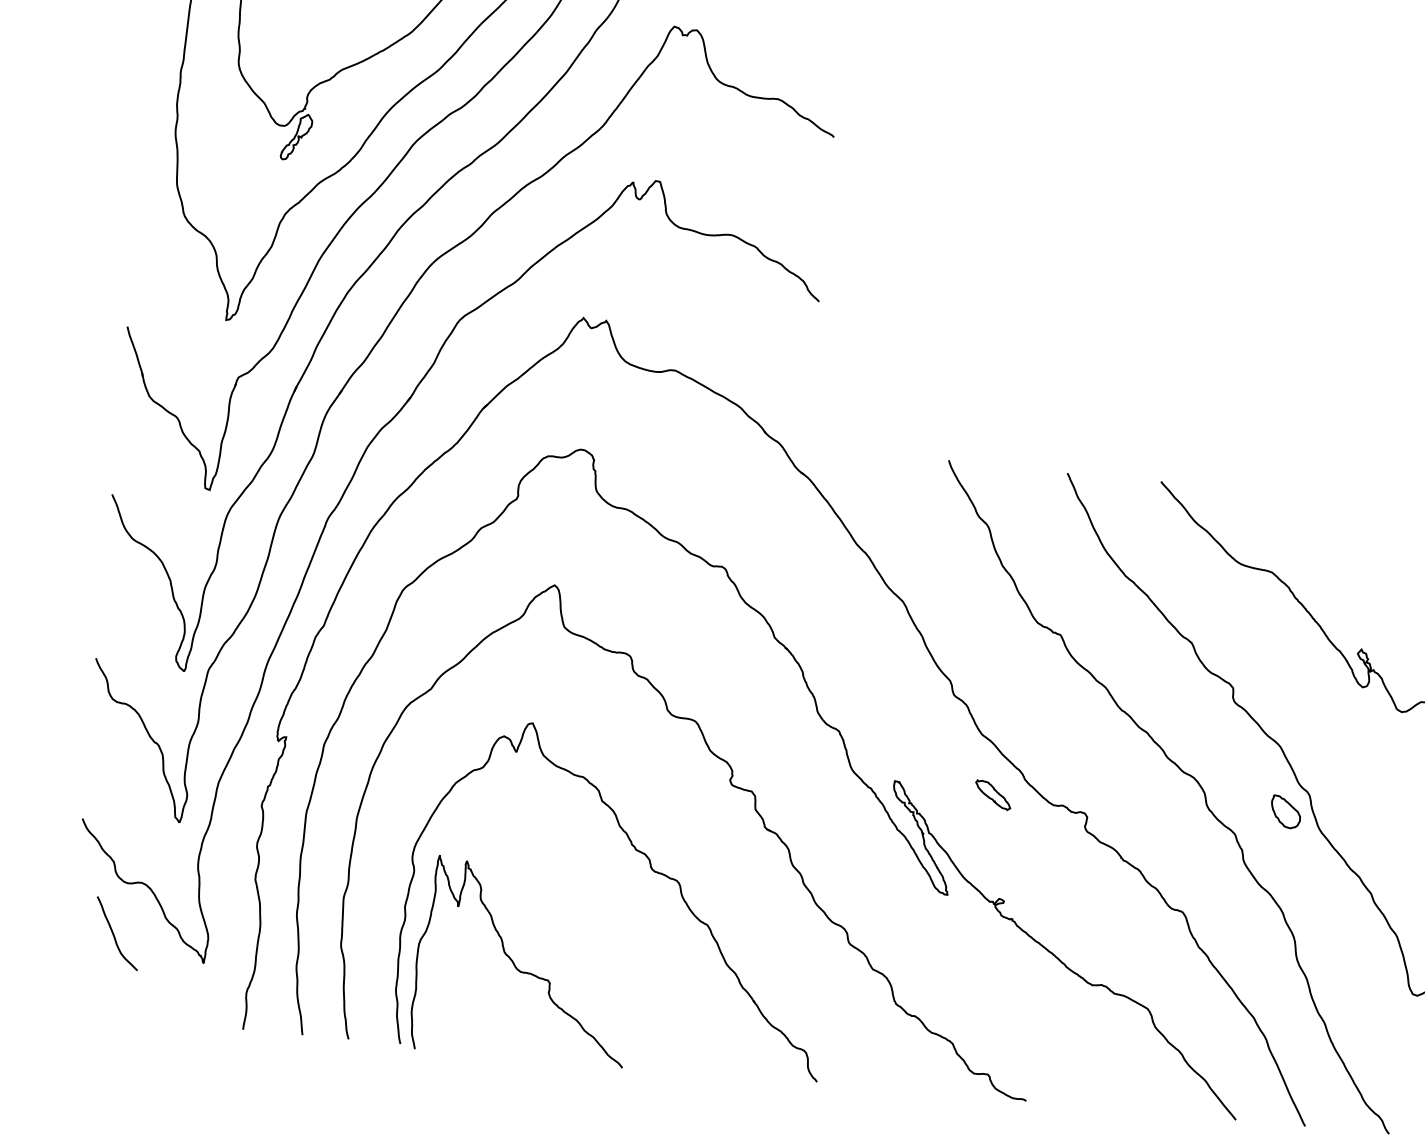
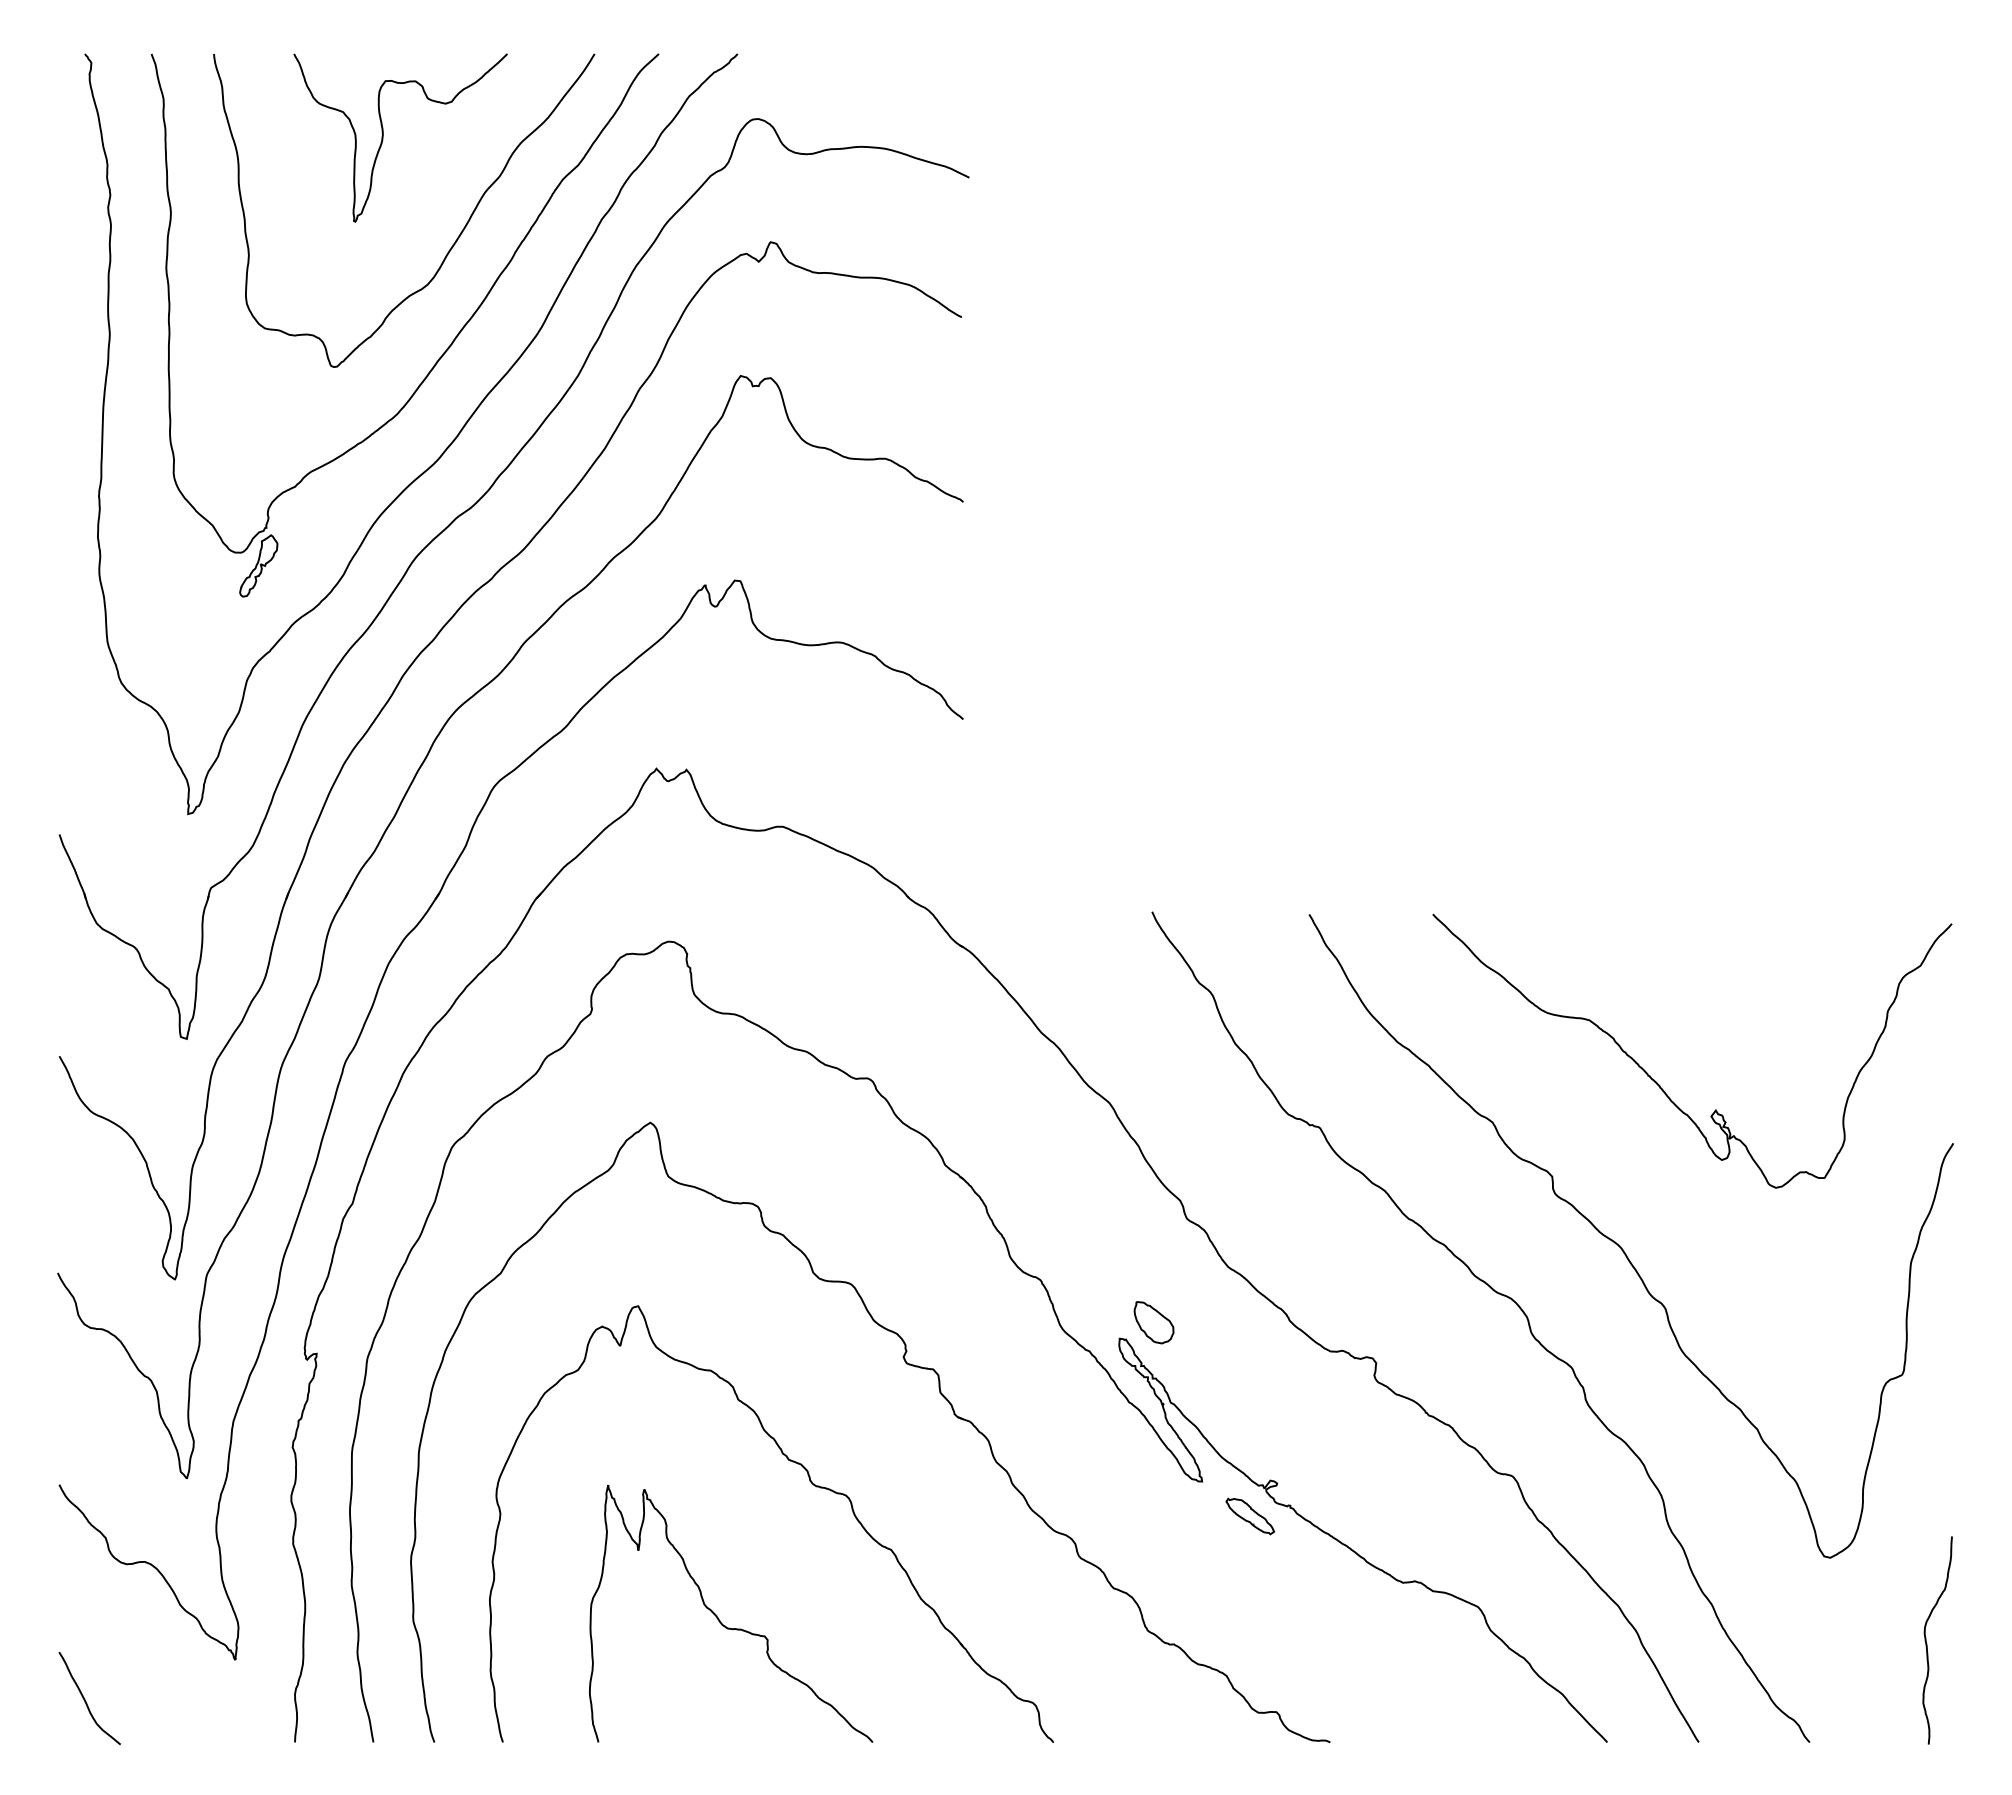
part: (992, 795) -> (1249, 1516), moved
part: (1285, 811) -> (1153, 1322), moved
curve: (114, 934) -> (85, 1699), moved
curve: (515, 965) -> (720, 1620), moved

